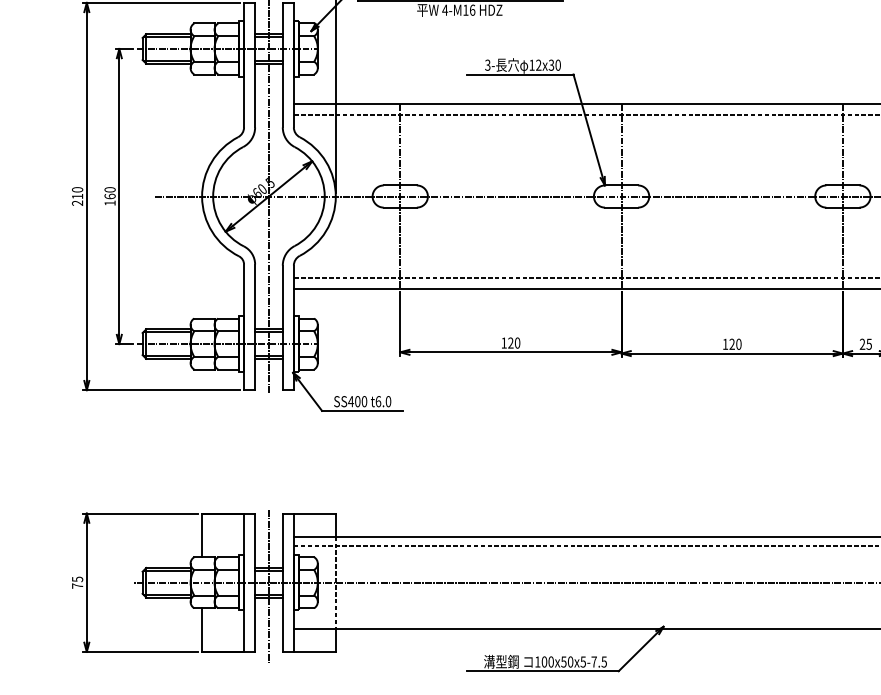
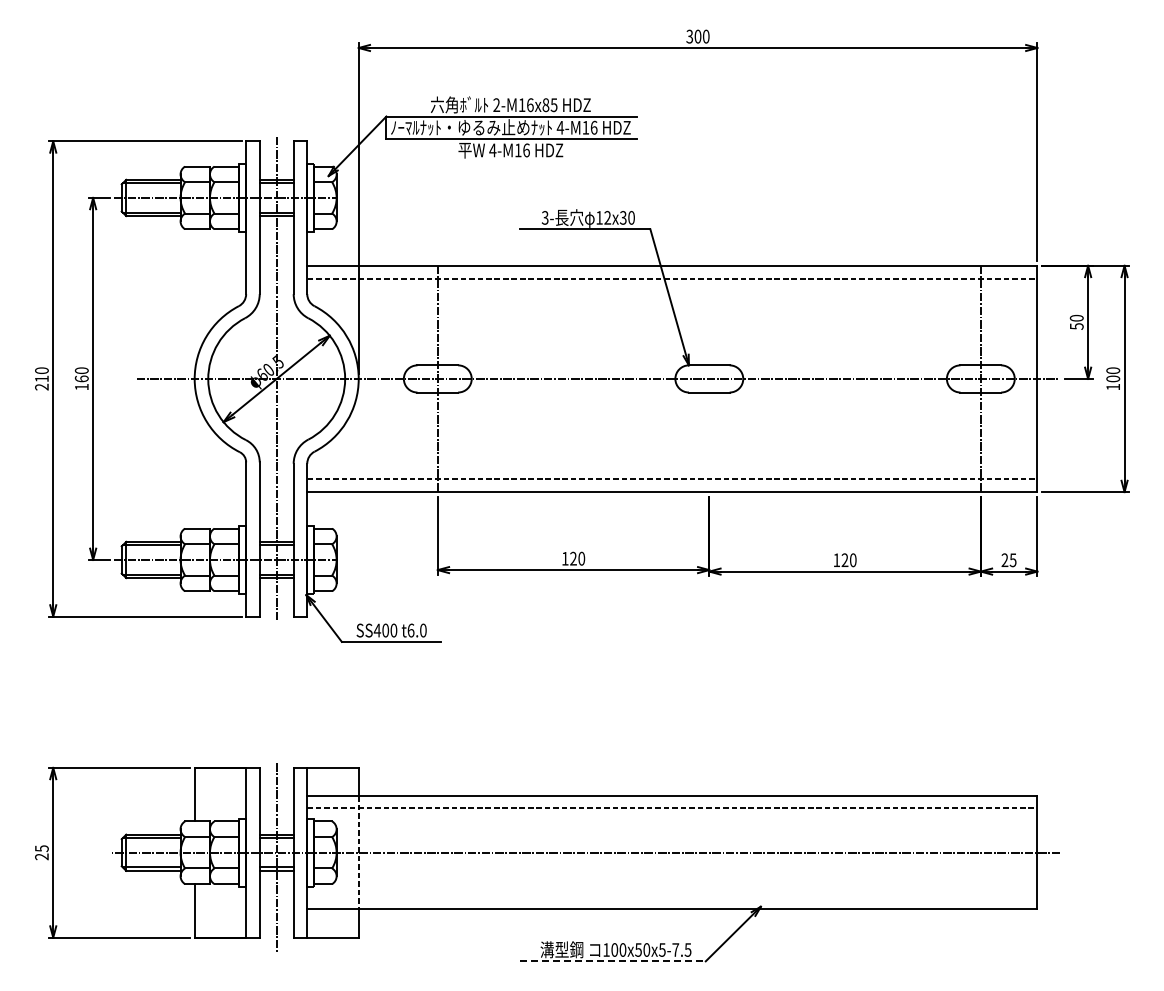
line: (621, 196) -> (709, 378), removed
text: (77, 585) -> (41, 856), 75 -> 25
line: (543, 671) -> (613, 961), solid -> dashed

